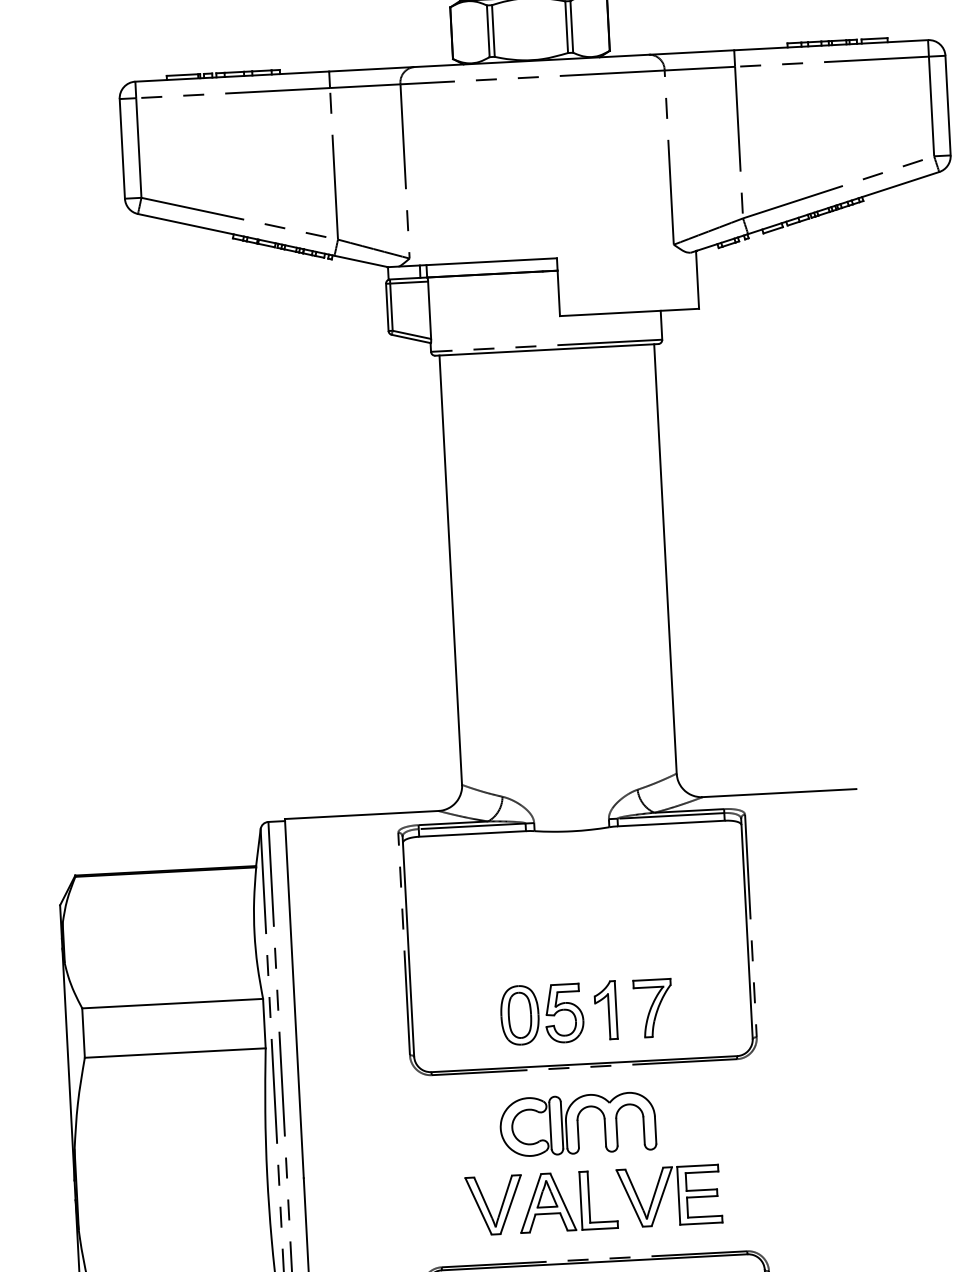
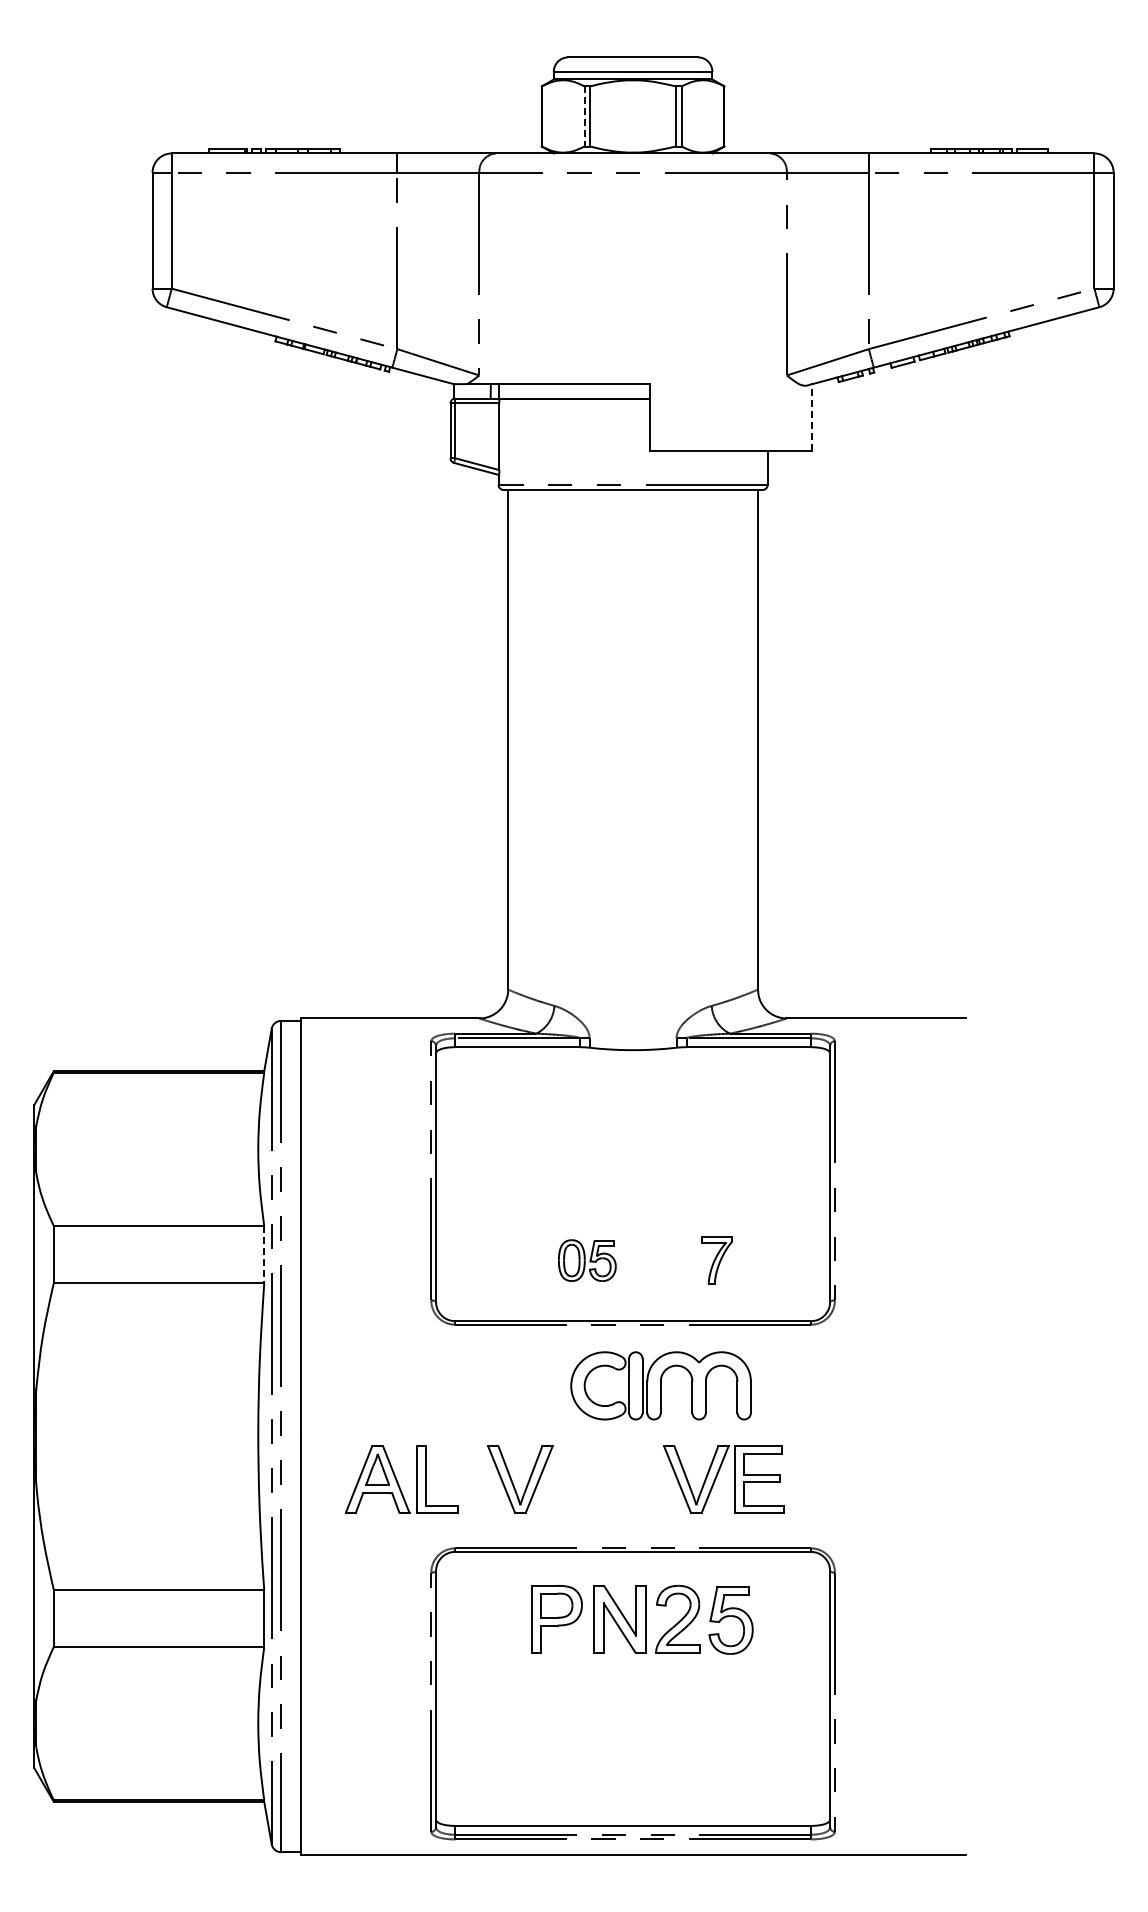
line: (488, 31) -> (584, 116), solid -> dashed
line: (697, 279) -> (812, 417), solid -> dashed
part: (653, 1008) -> (716, 1260), size x0.7
part: (605, 1010) -> (661, 1260), removed
part: (542, 1014) -> (587, 1260), size x0.6
line: (264, 1023) -> (264, 1254), solid -> dashed
part: (577, 1124) -> (660, 1385), moved
part: (567, 1201) -> (401, 1479), moved

